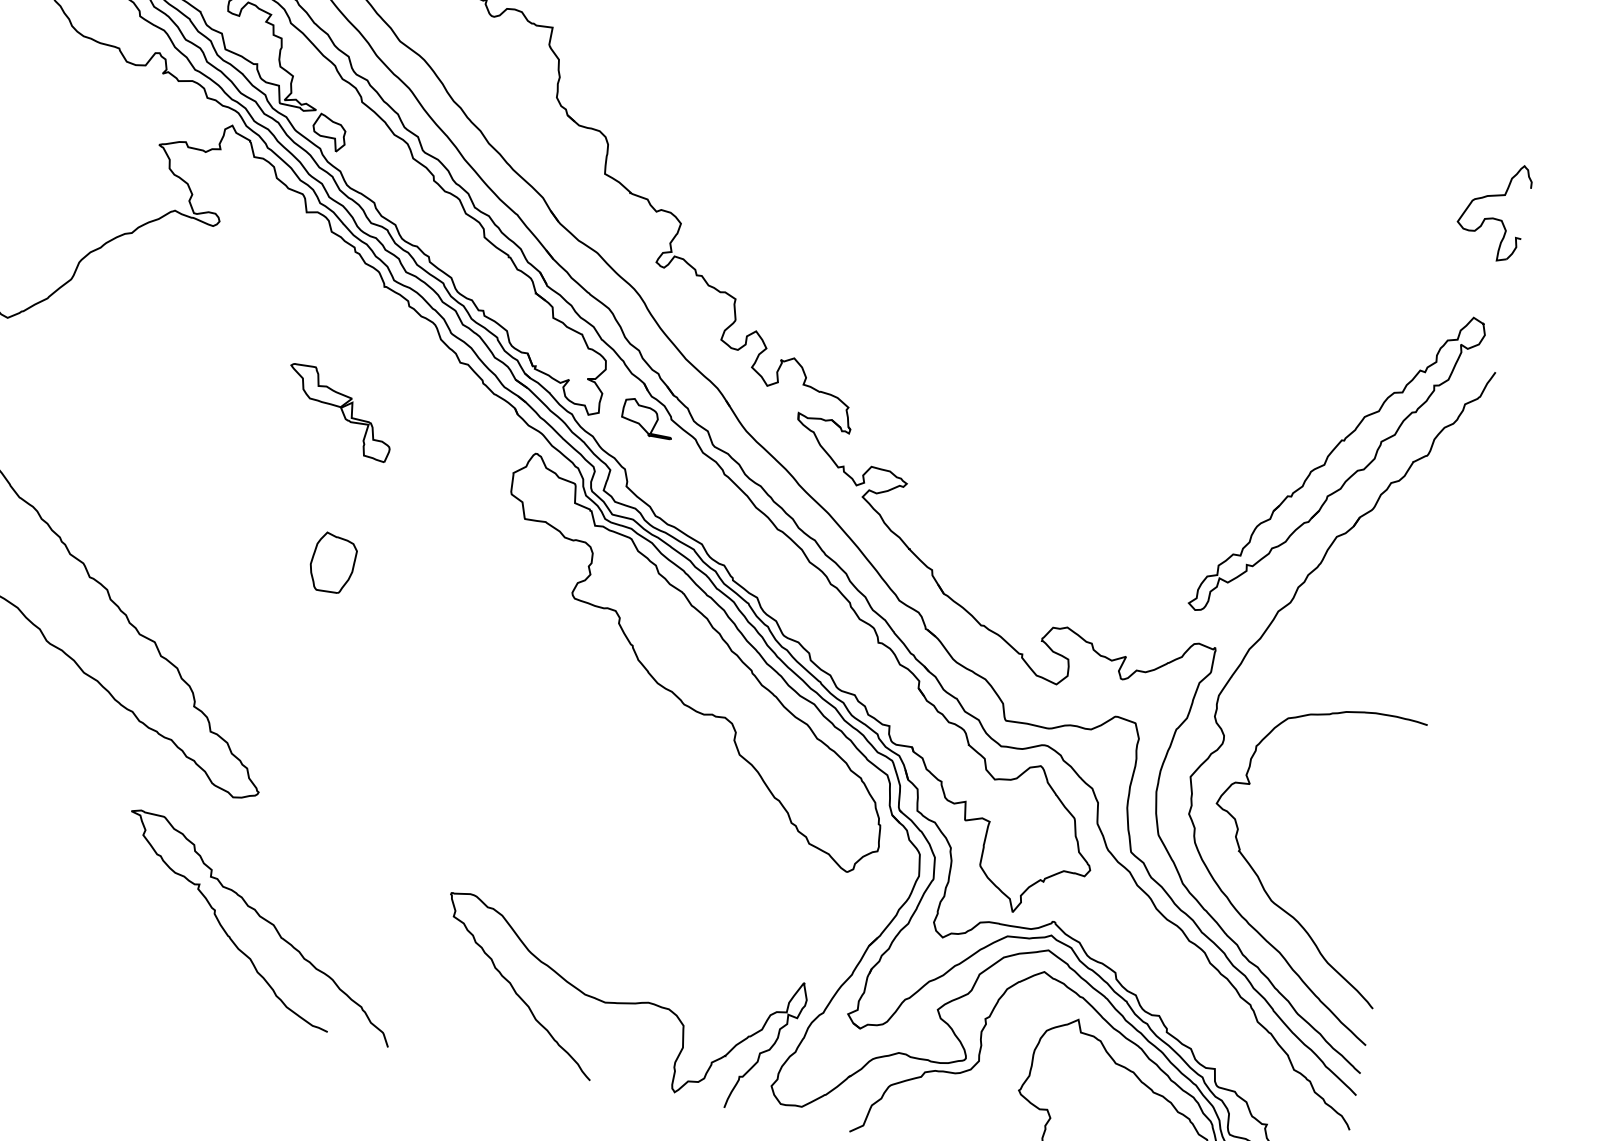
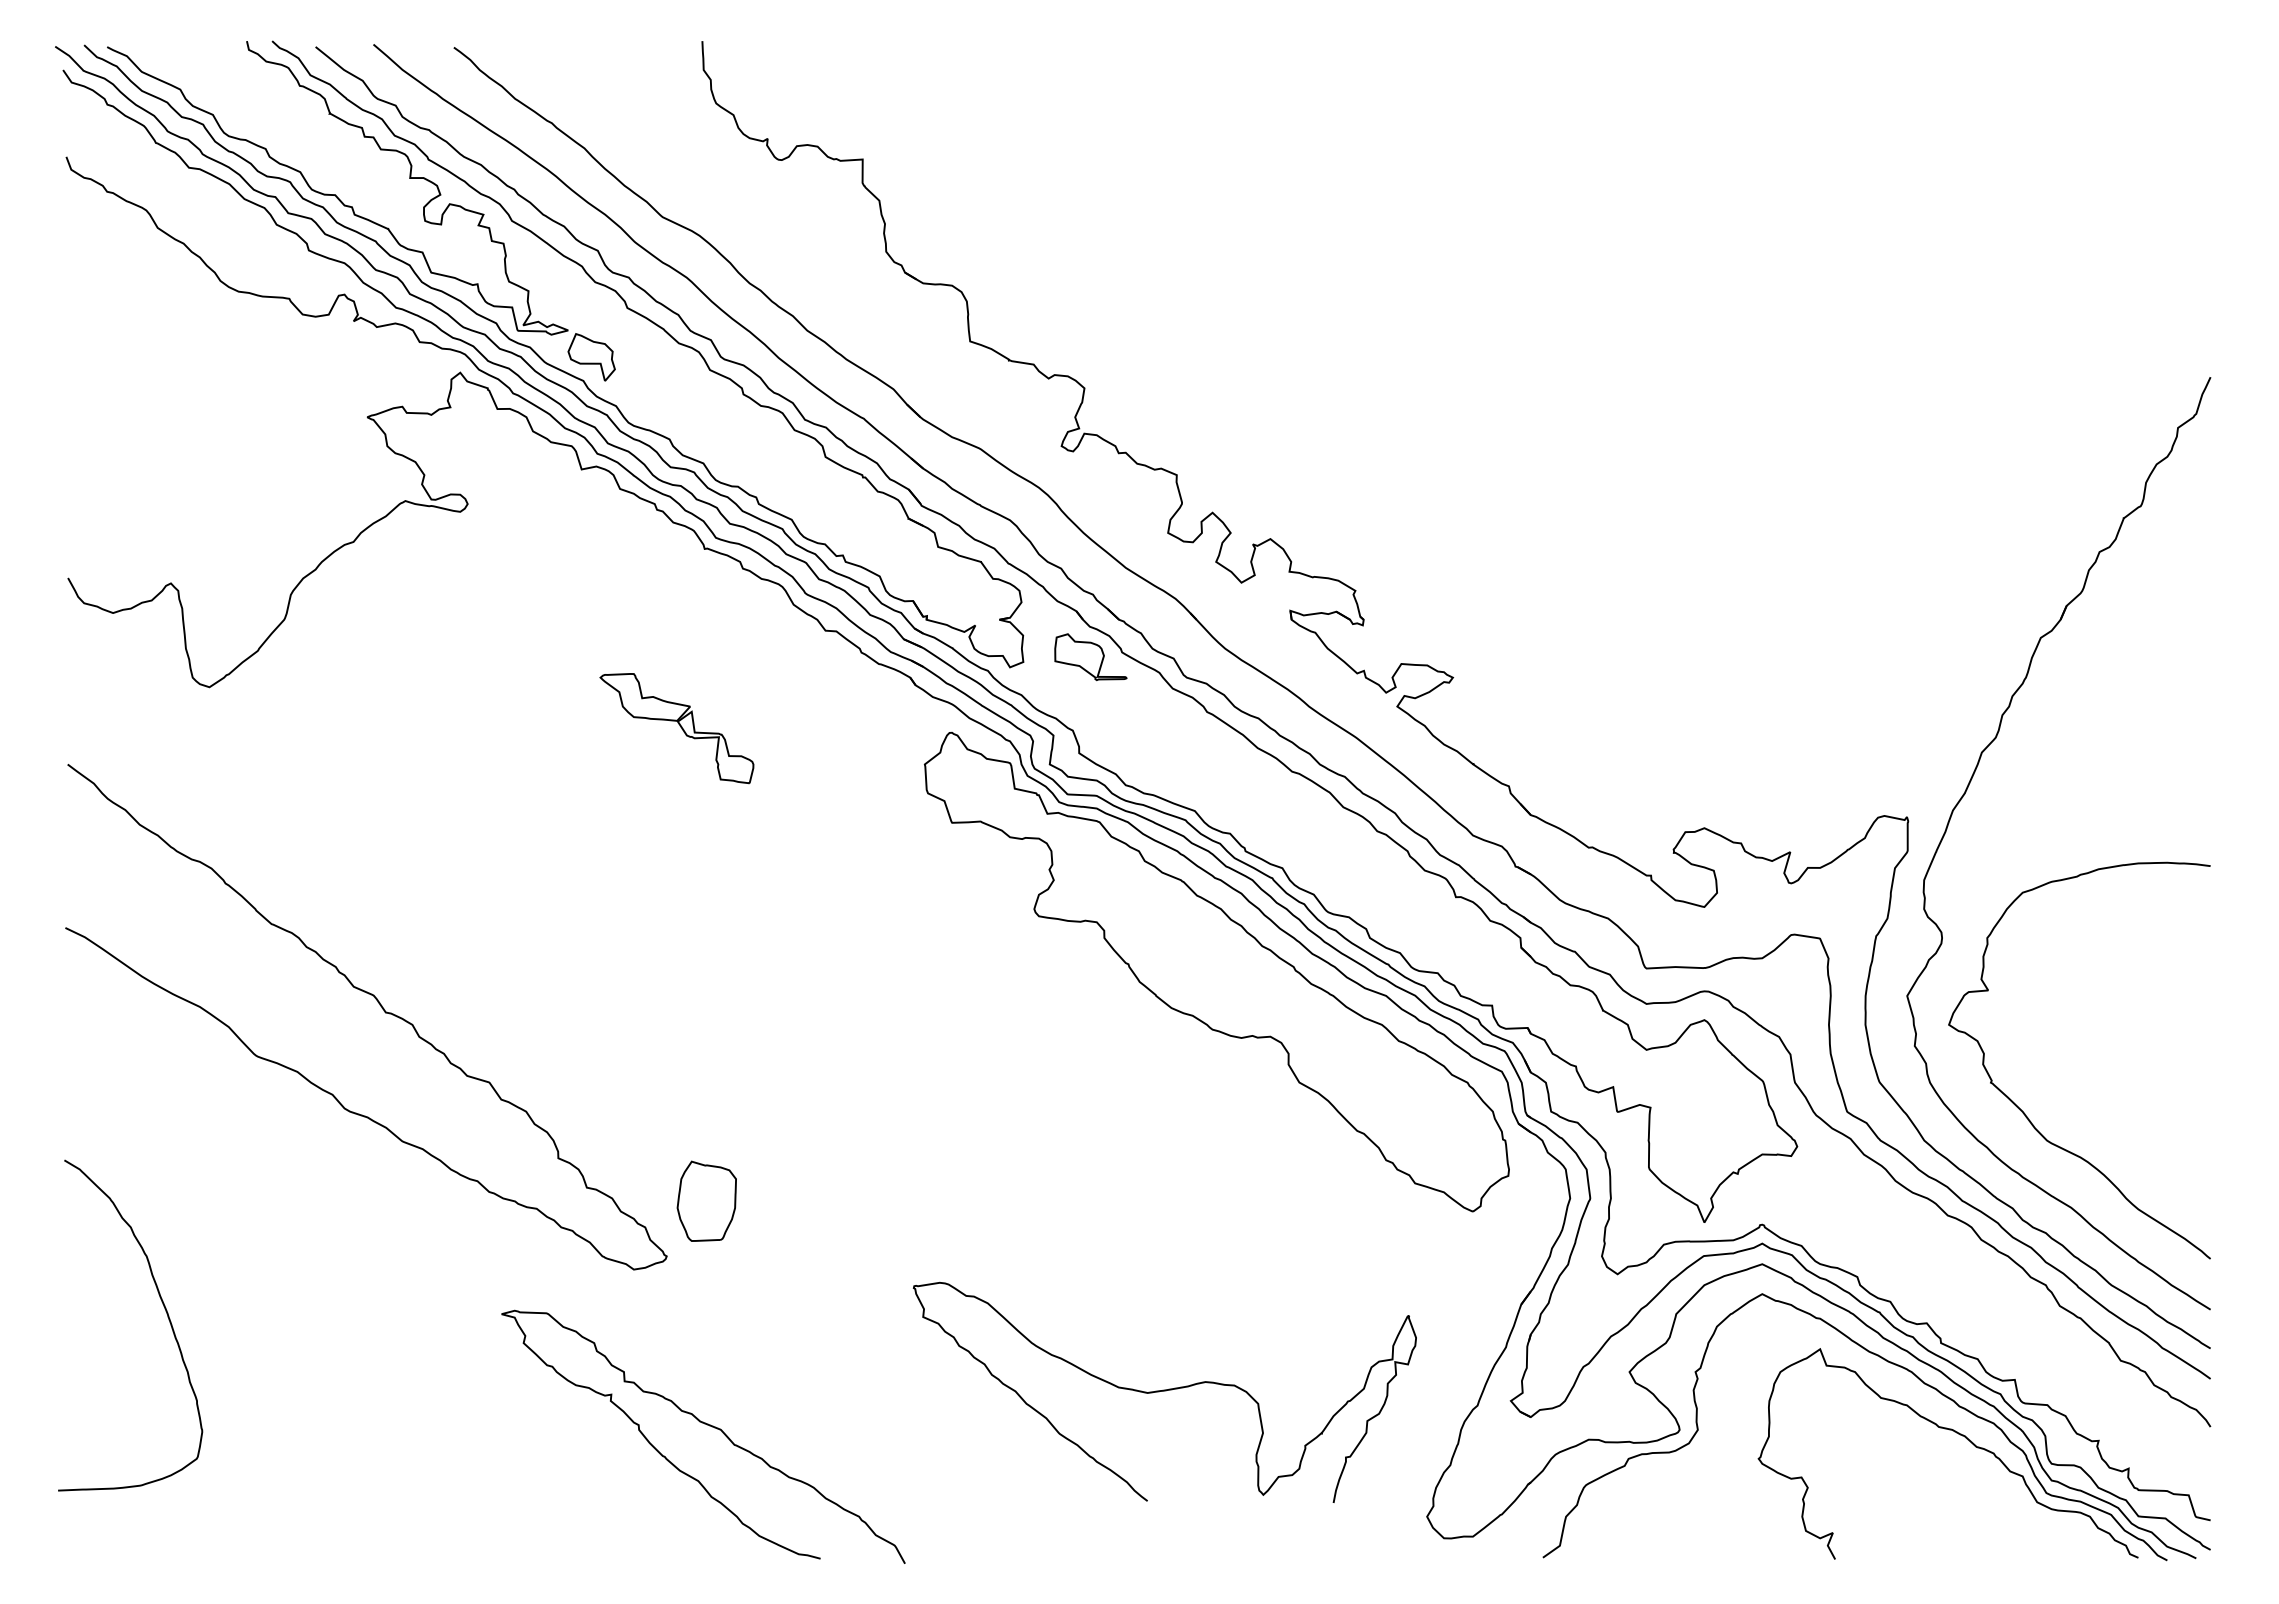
part: (1492, 217) -> (2166, 171), removed
part: (1337, 464) -> (2023, 540), removed
part: (332, 562) -> (706, 1200), moved
curve: (617, 1003) -> (1164, 1391), moved

